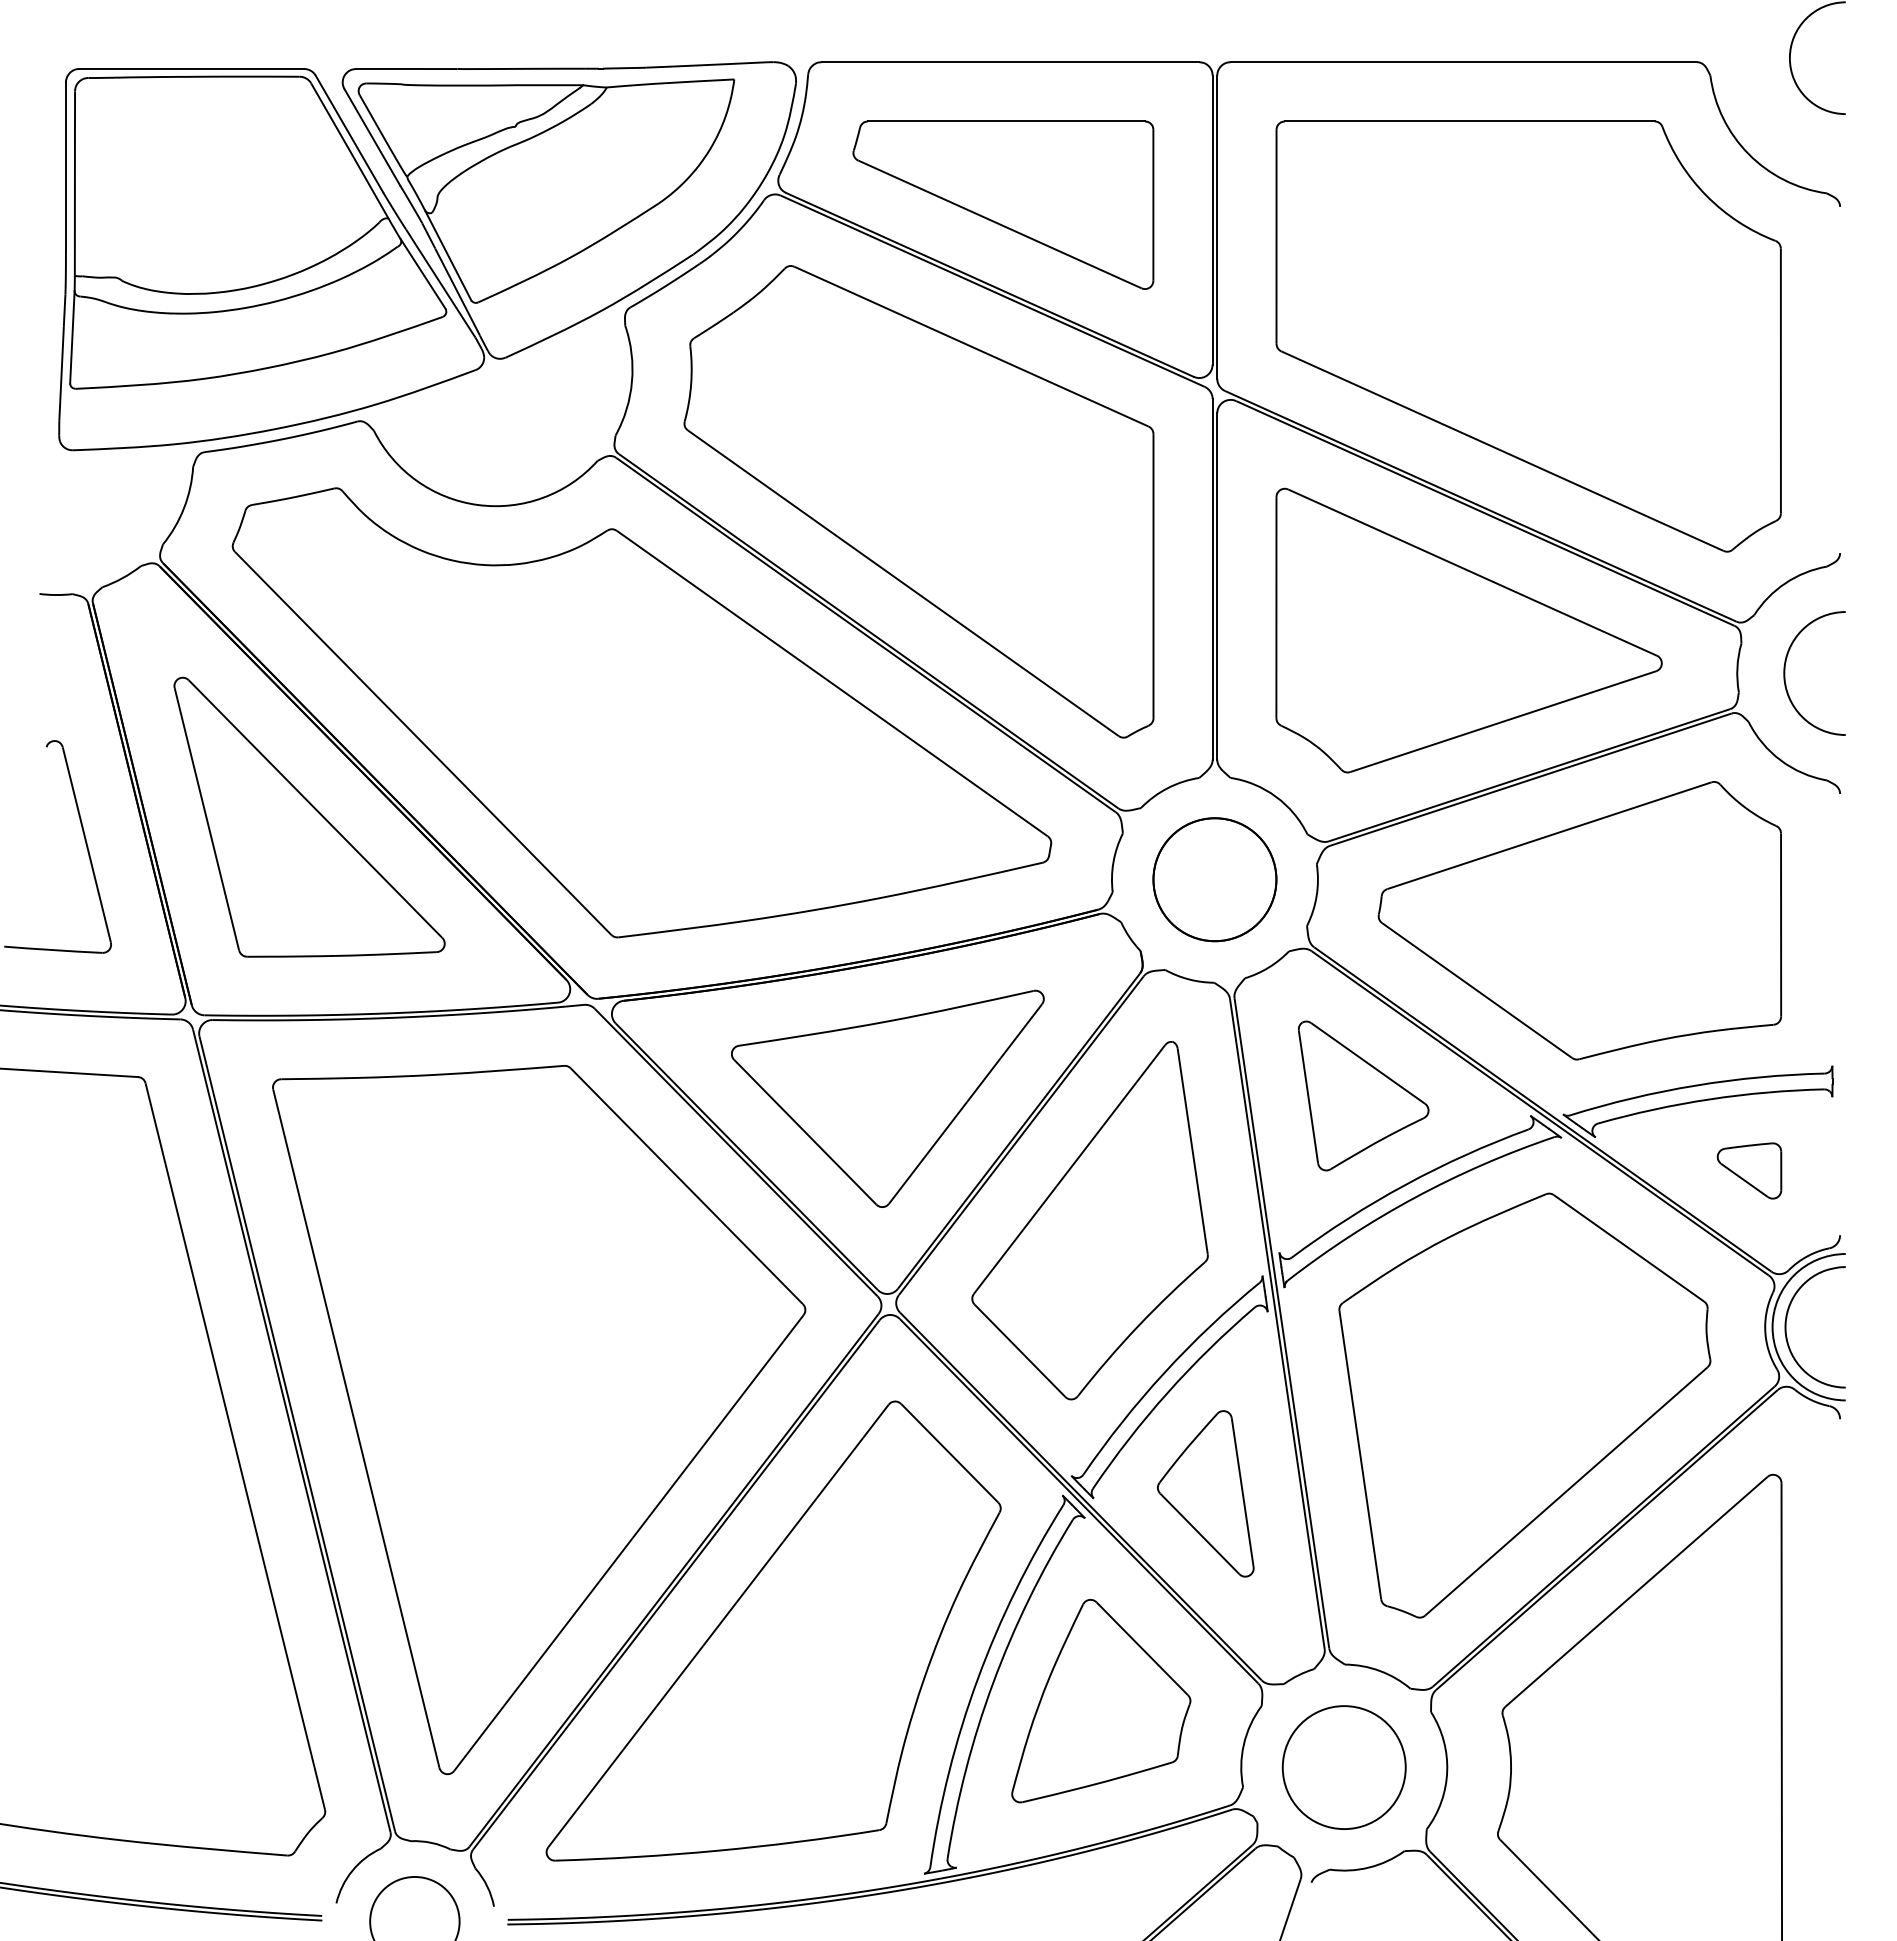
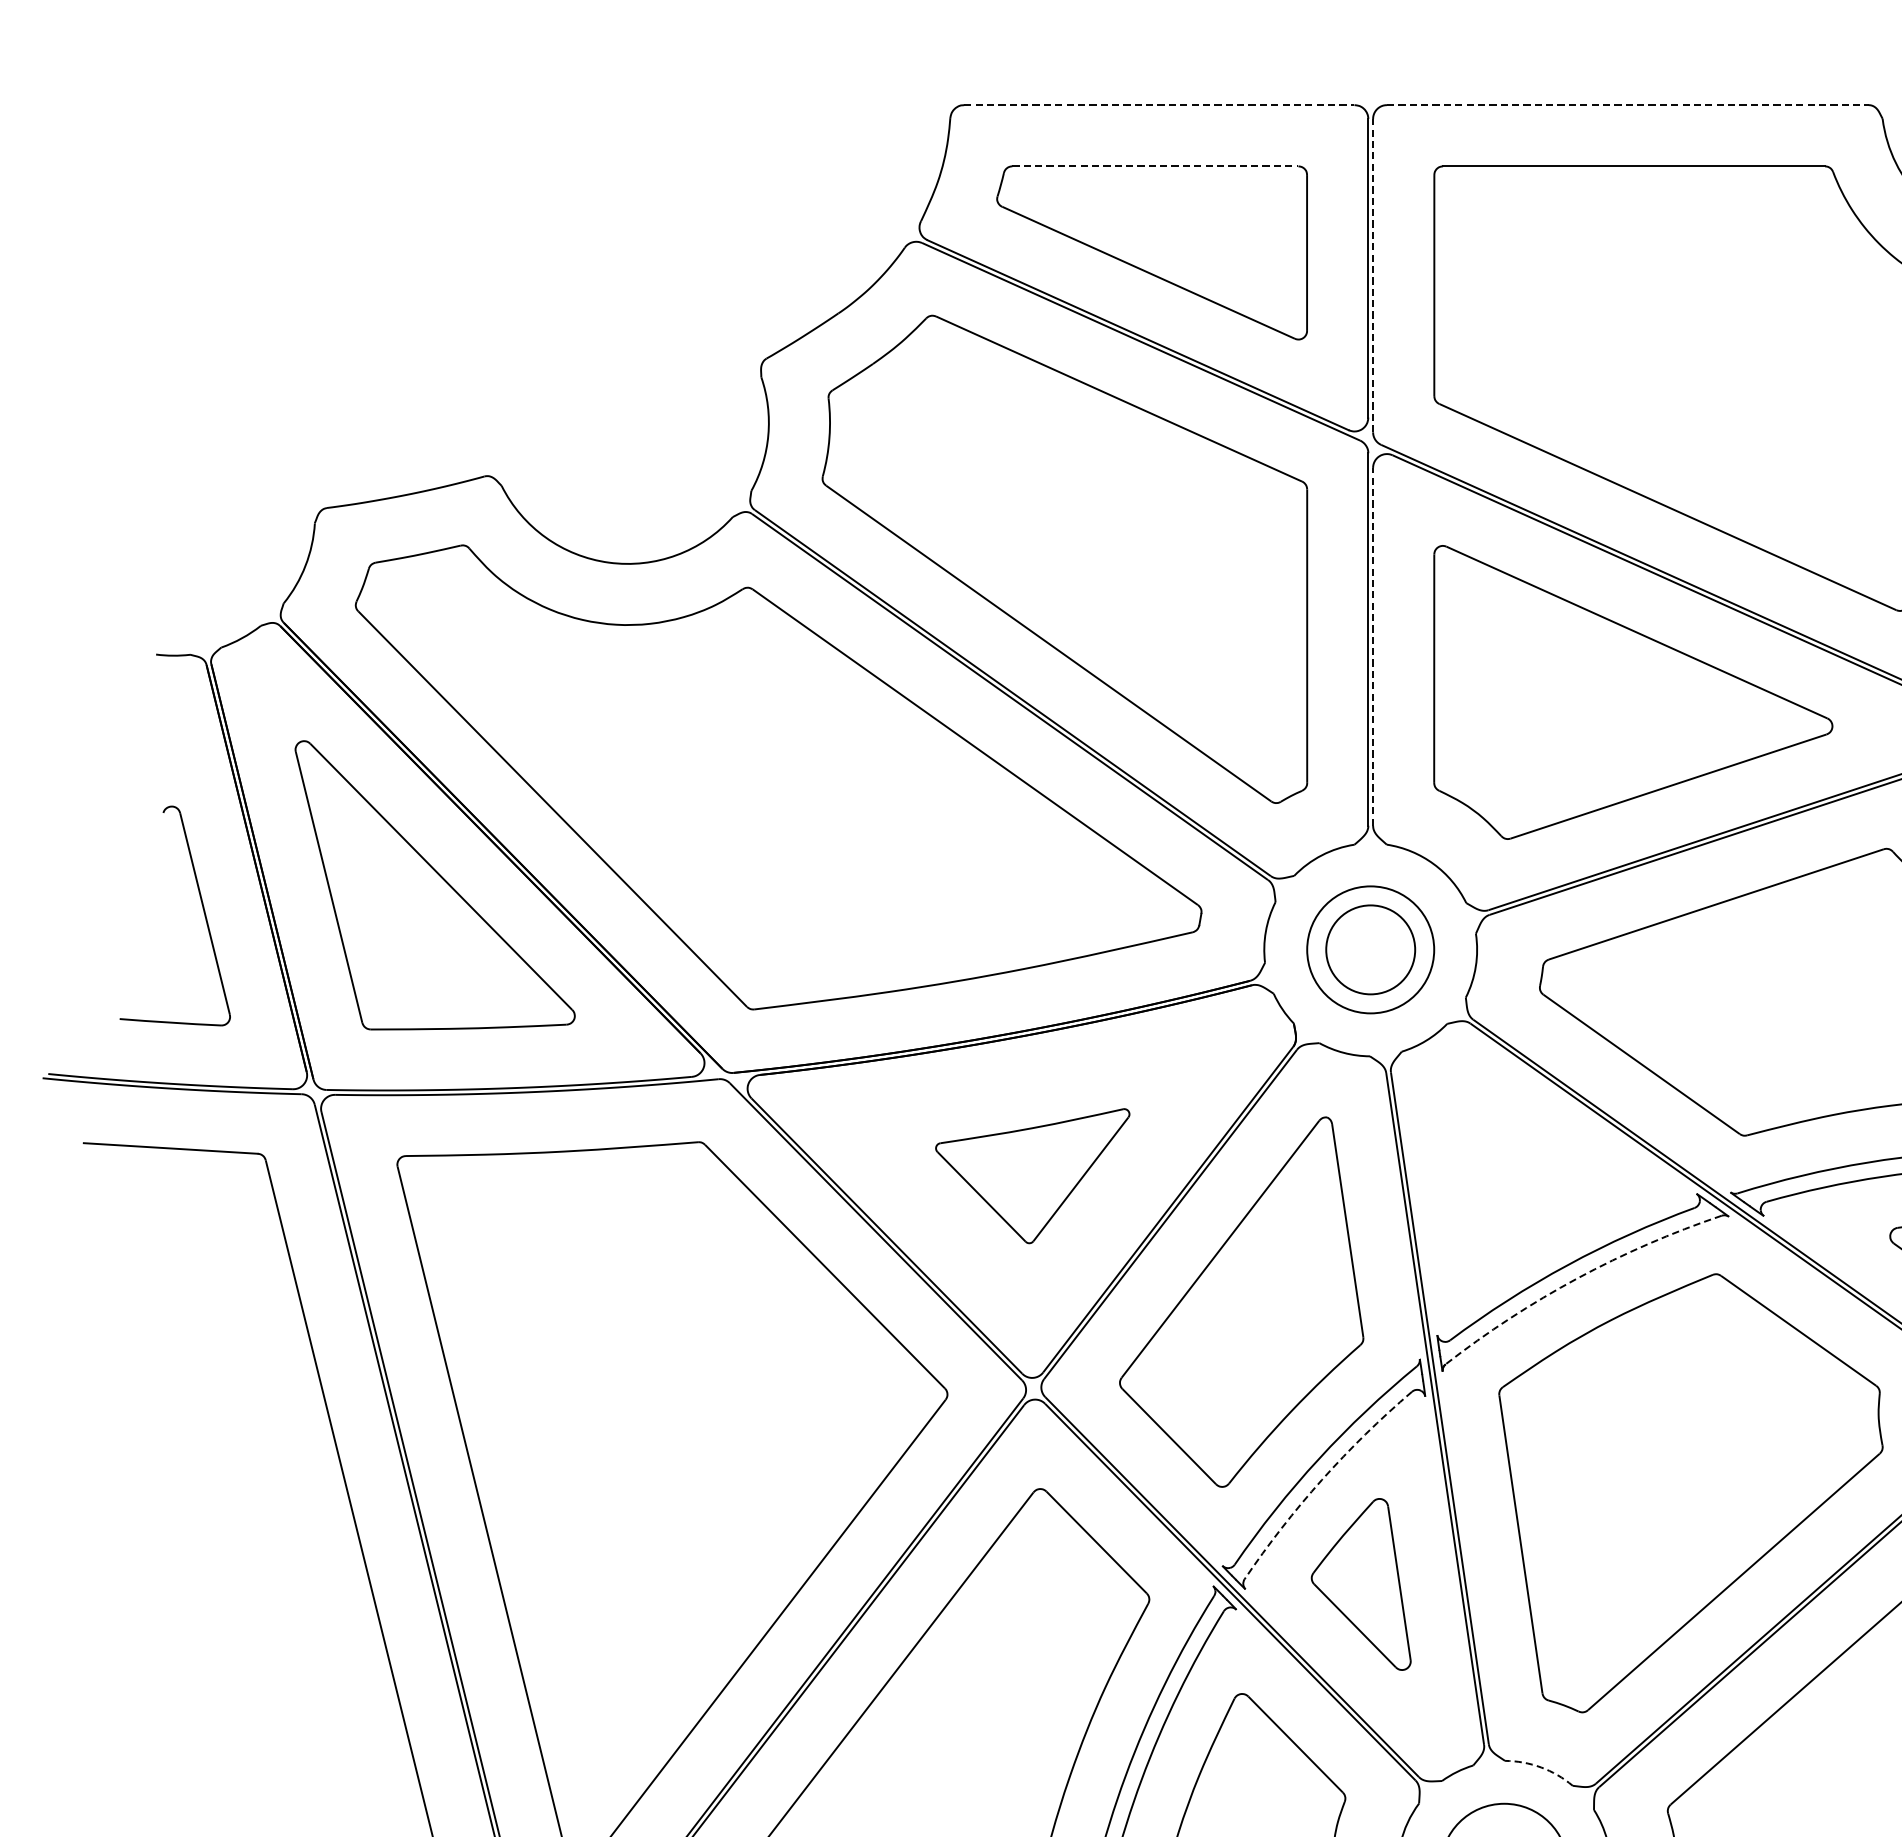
line: (1010, 62) -> (1159, 105), solid -> dashed
line: (1464, 62) -> (1628, 105), solid -> dashed
line: (1007, 121) -> (1156, 166), solid -> dashed
line: (1217, 227) -> (1373, 275), solid -> dashed
part: (427, 256) -> (557, 305), removed
line: (1217, 585) -> (1373, 645), solid -> dashed
circle: (1214, 879) -> (1370, 949), size x0.7
part: (1363, 1095) -> (1524, 1172), removed
part: (887, 1098) -> (1032, 1175), size x0.6
arc: (1415, 1197) -> (1577, 1278), solid -> dashed
arc: (1167, 1392) -> (1321, 1479), solid -> dashed
arc: (1379, 1670) -> (1540, 1766), solid -> dashed

